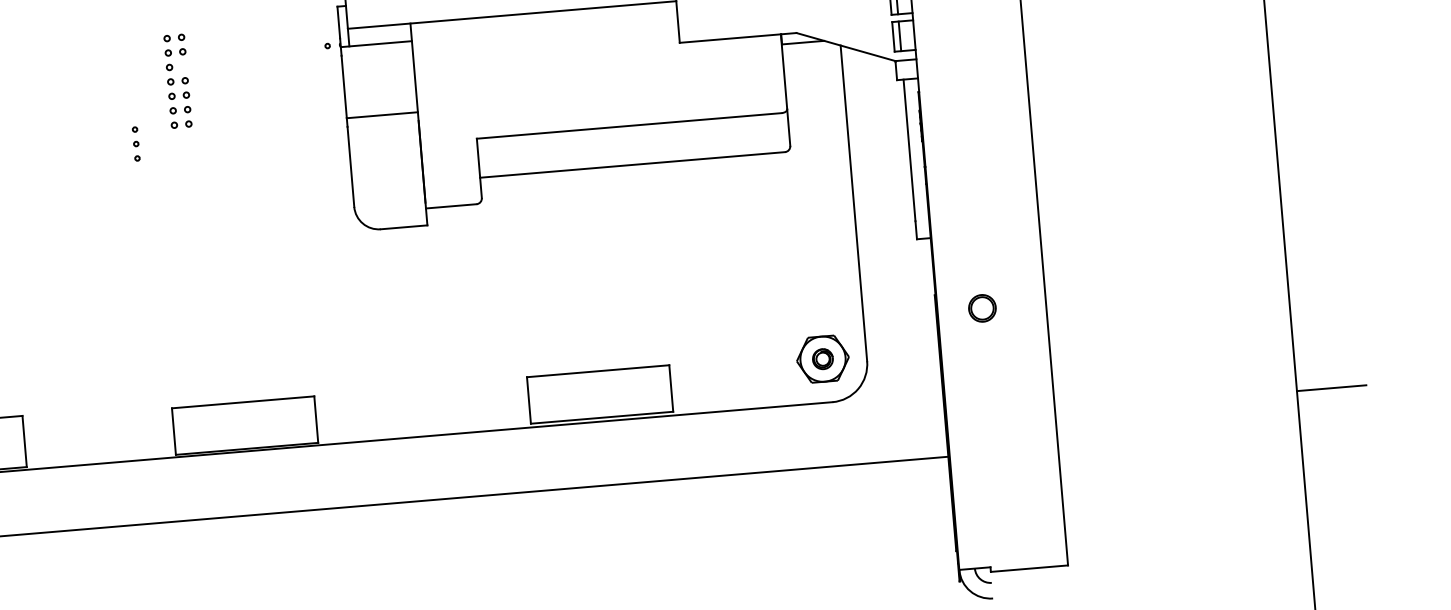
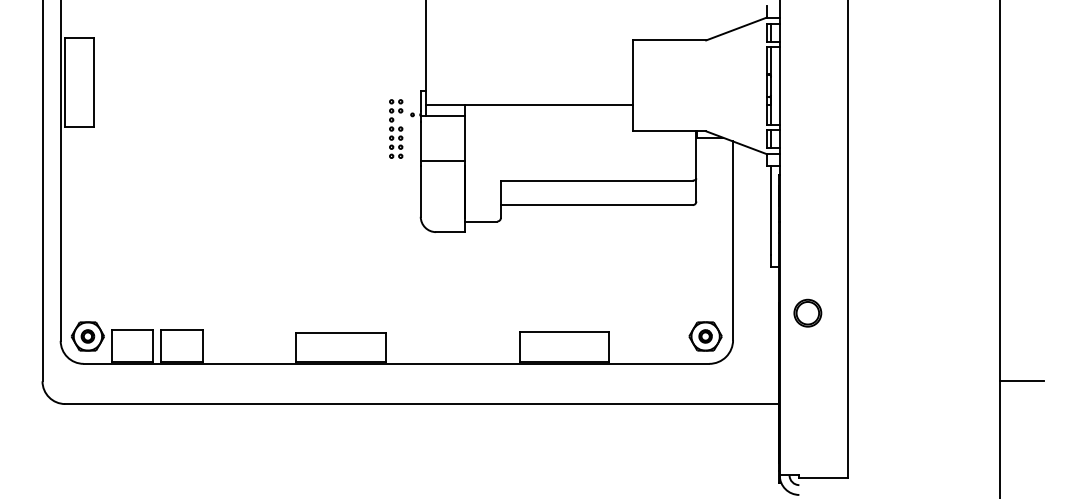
part: (178, 80) -> (396, 128), moved
part: (135, 143) -> (287, 165), removed
part: (981, 307) -> (807, 312), size x1.6

